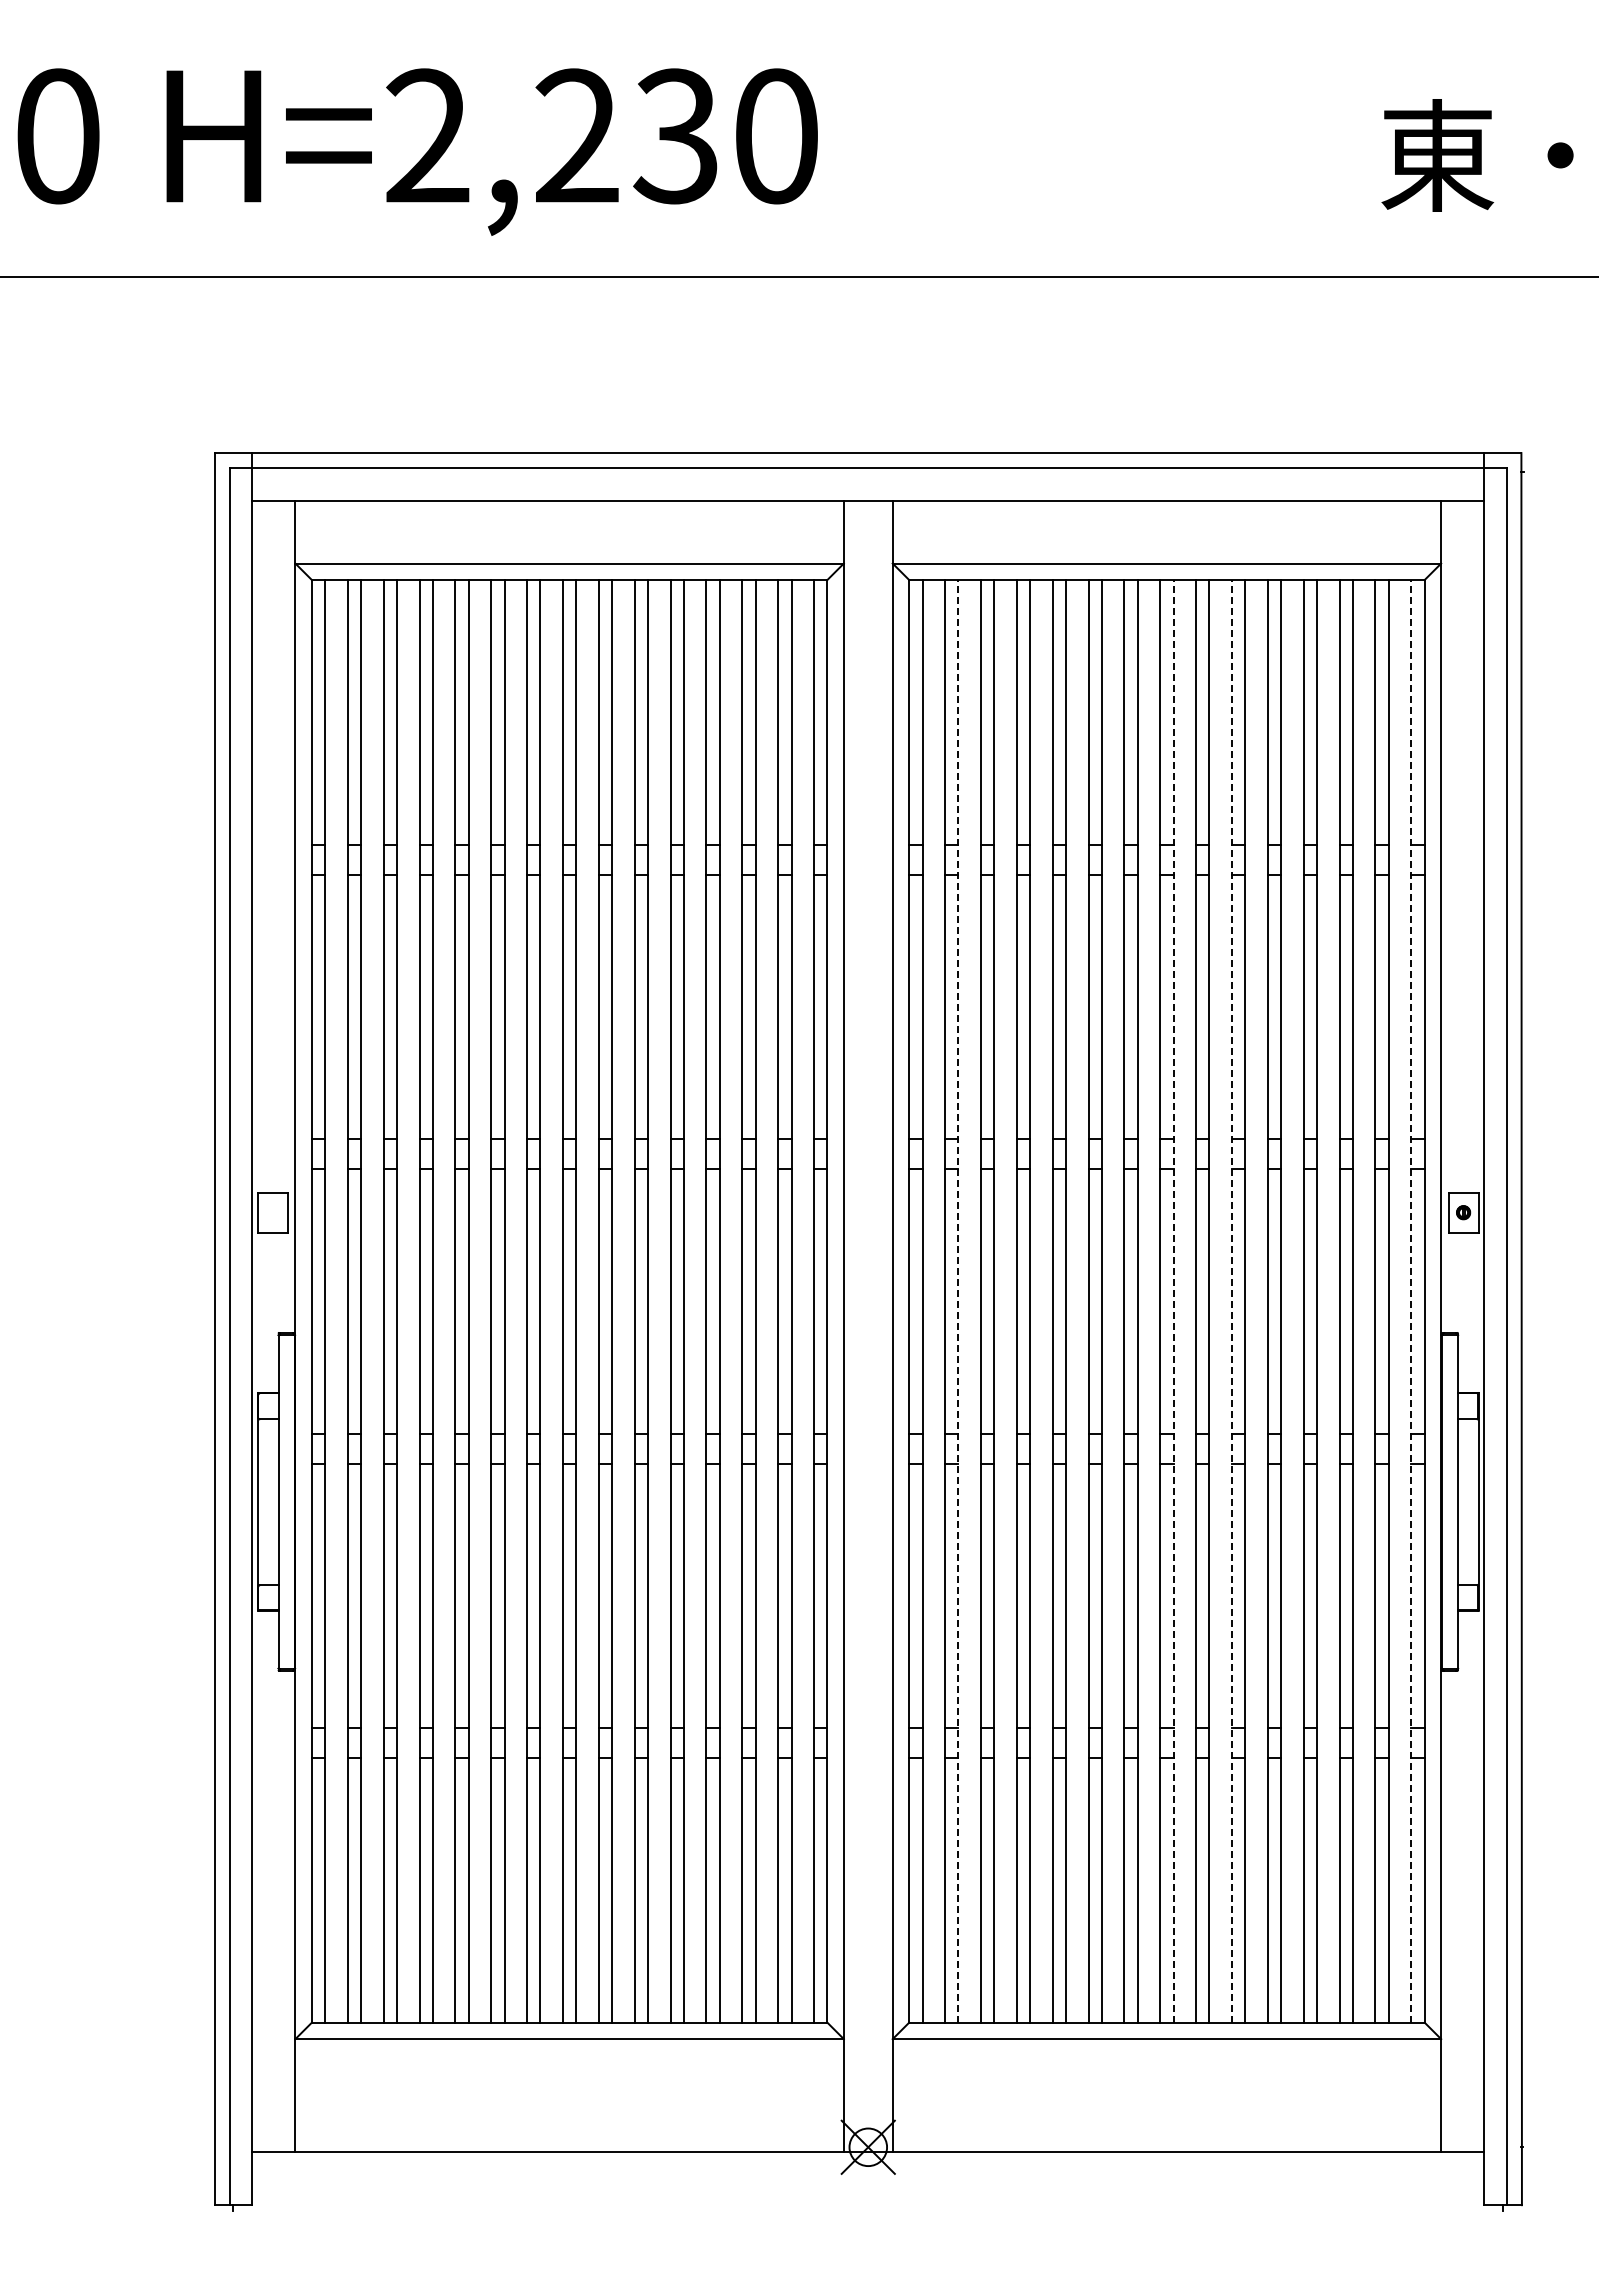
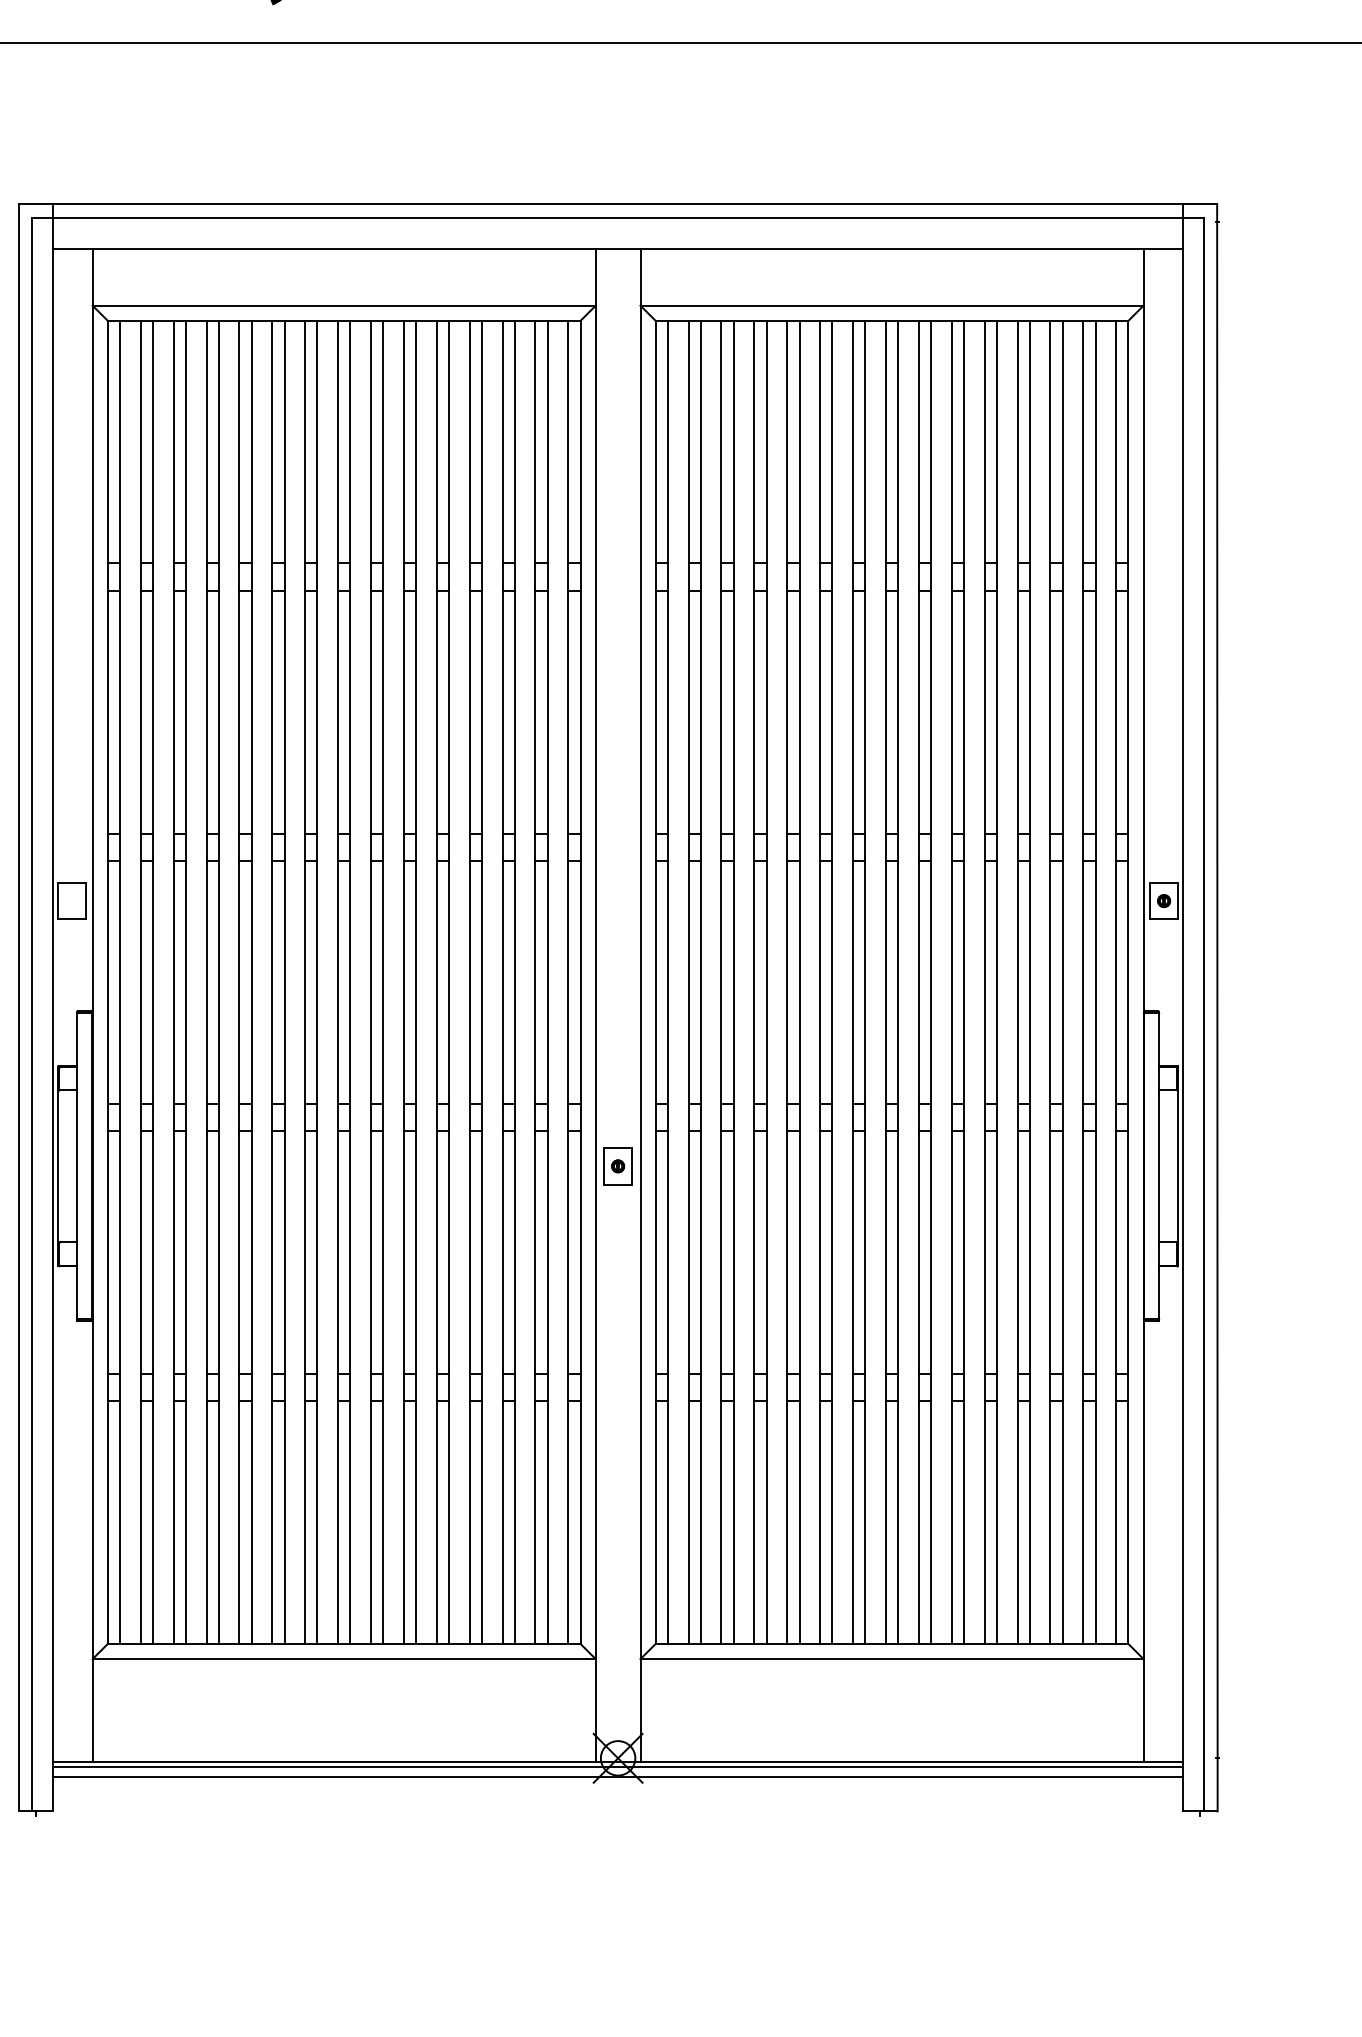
line: (958, 1300) -> (700, 981), dashed -> solid
line: (1173, 1300) -> (898, 981), dashed -> solid
line: (1232, 1300) -> (952, 981), dashed -> solid
line: (1411, 1300) -> (1116, 981), dashed -> solid
part: (867, 1501) -> (617, 1165), added
line: (868, 2156) -> (618, 1766), added
line: (868, 2167) -> (618, 1776), added

